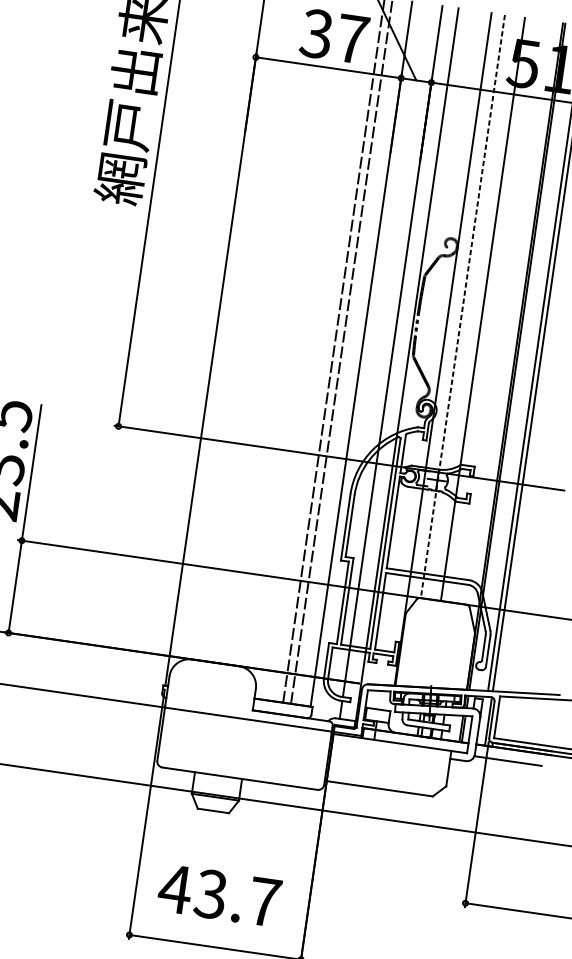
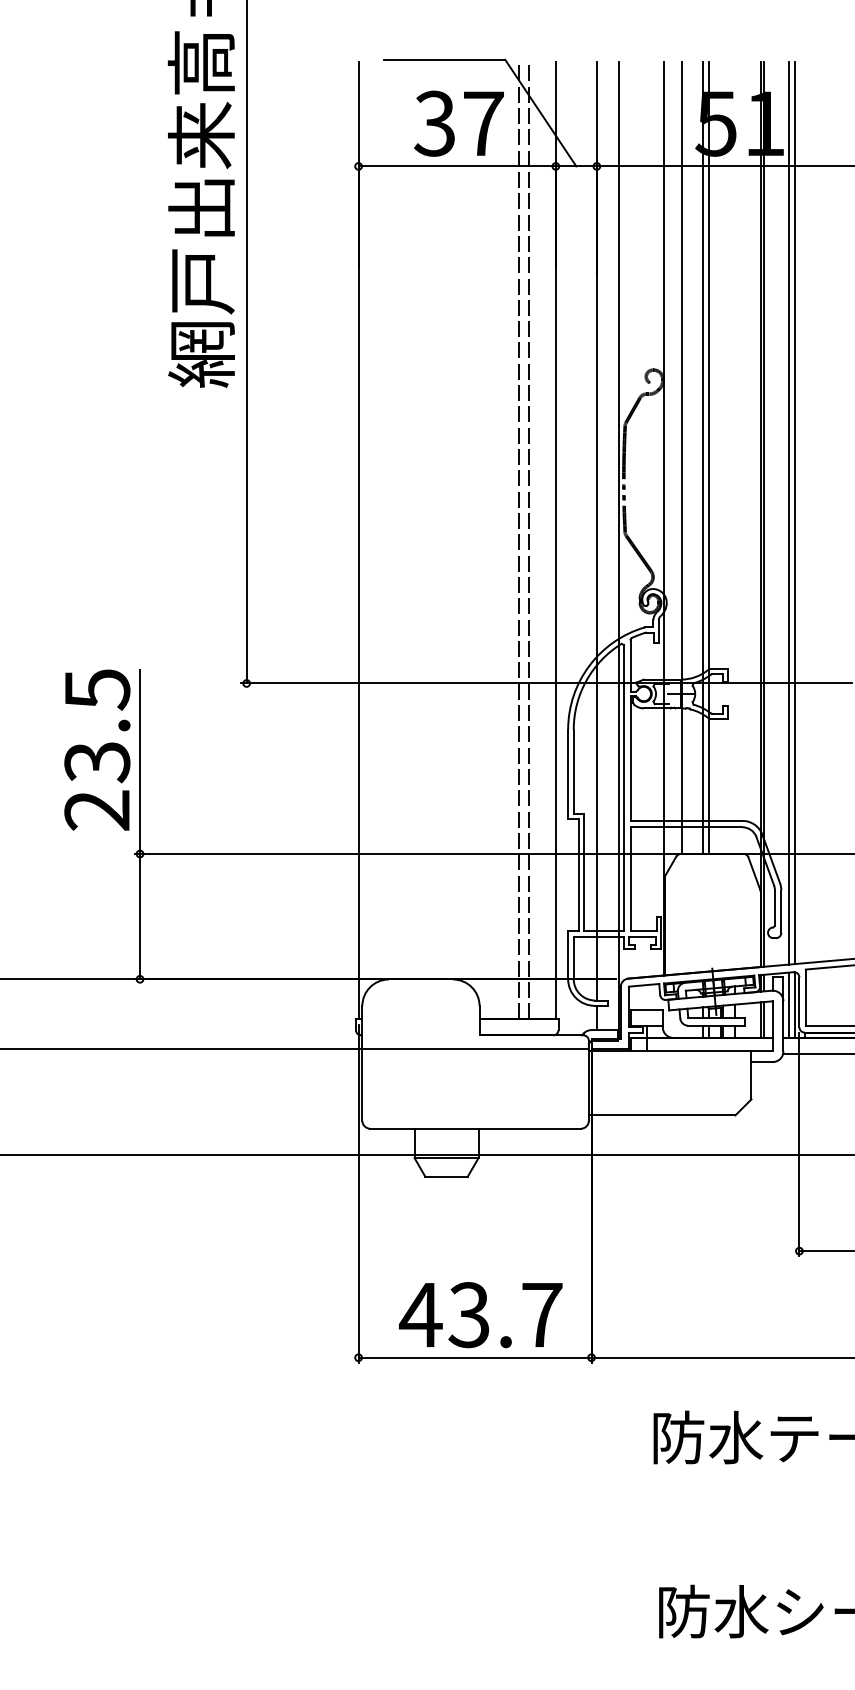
line: (462, 306) -> (681, 458), dashed -> solid
line: (479, 308) -> (703, 457), added
line: (483, 720) -> (788, 1004), added
text: (219, 895) -> (480, 1315), moved

